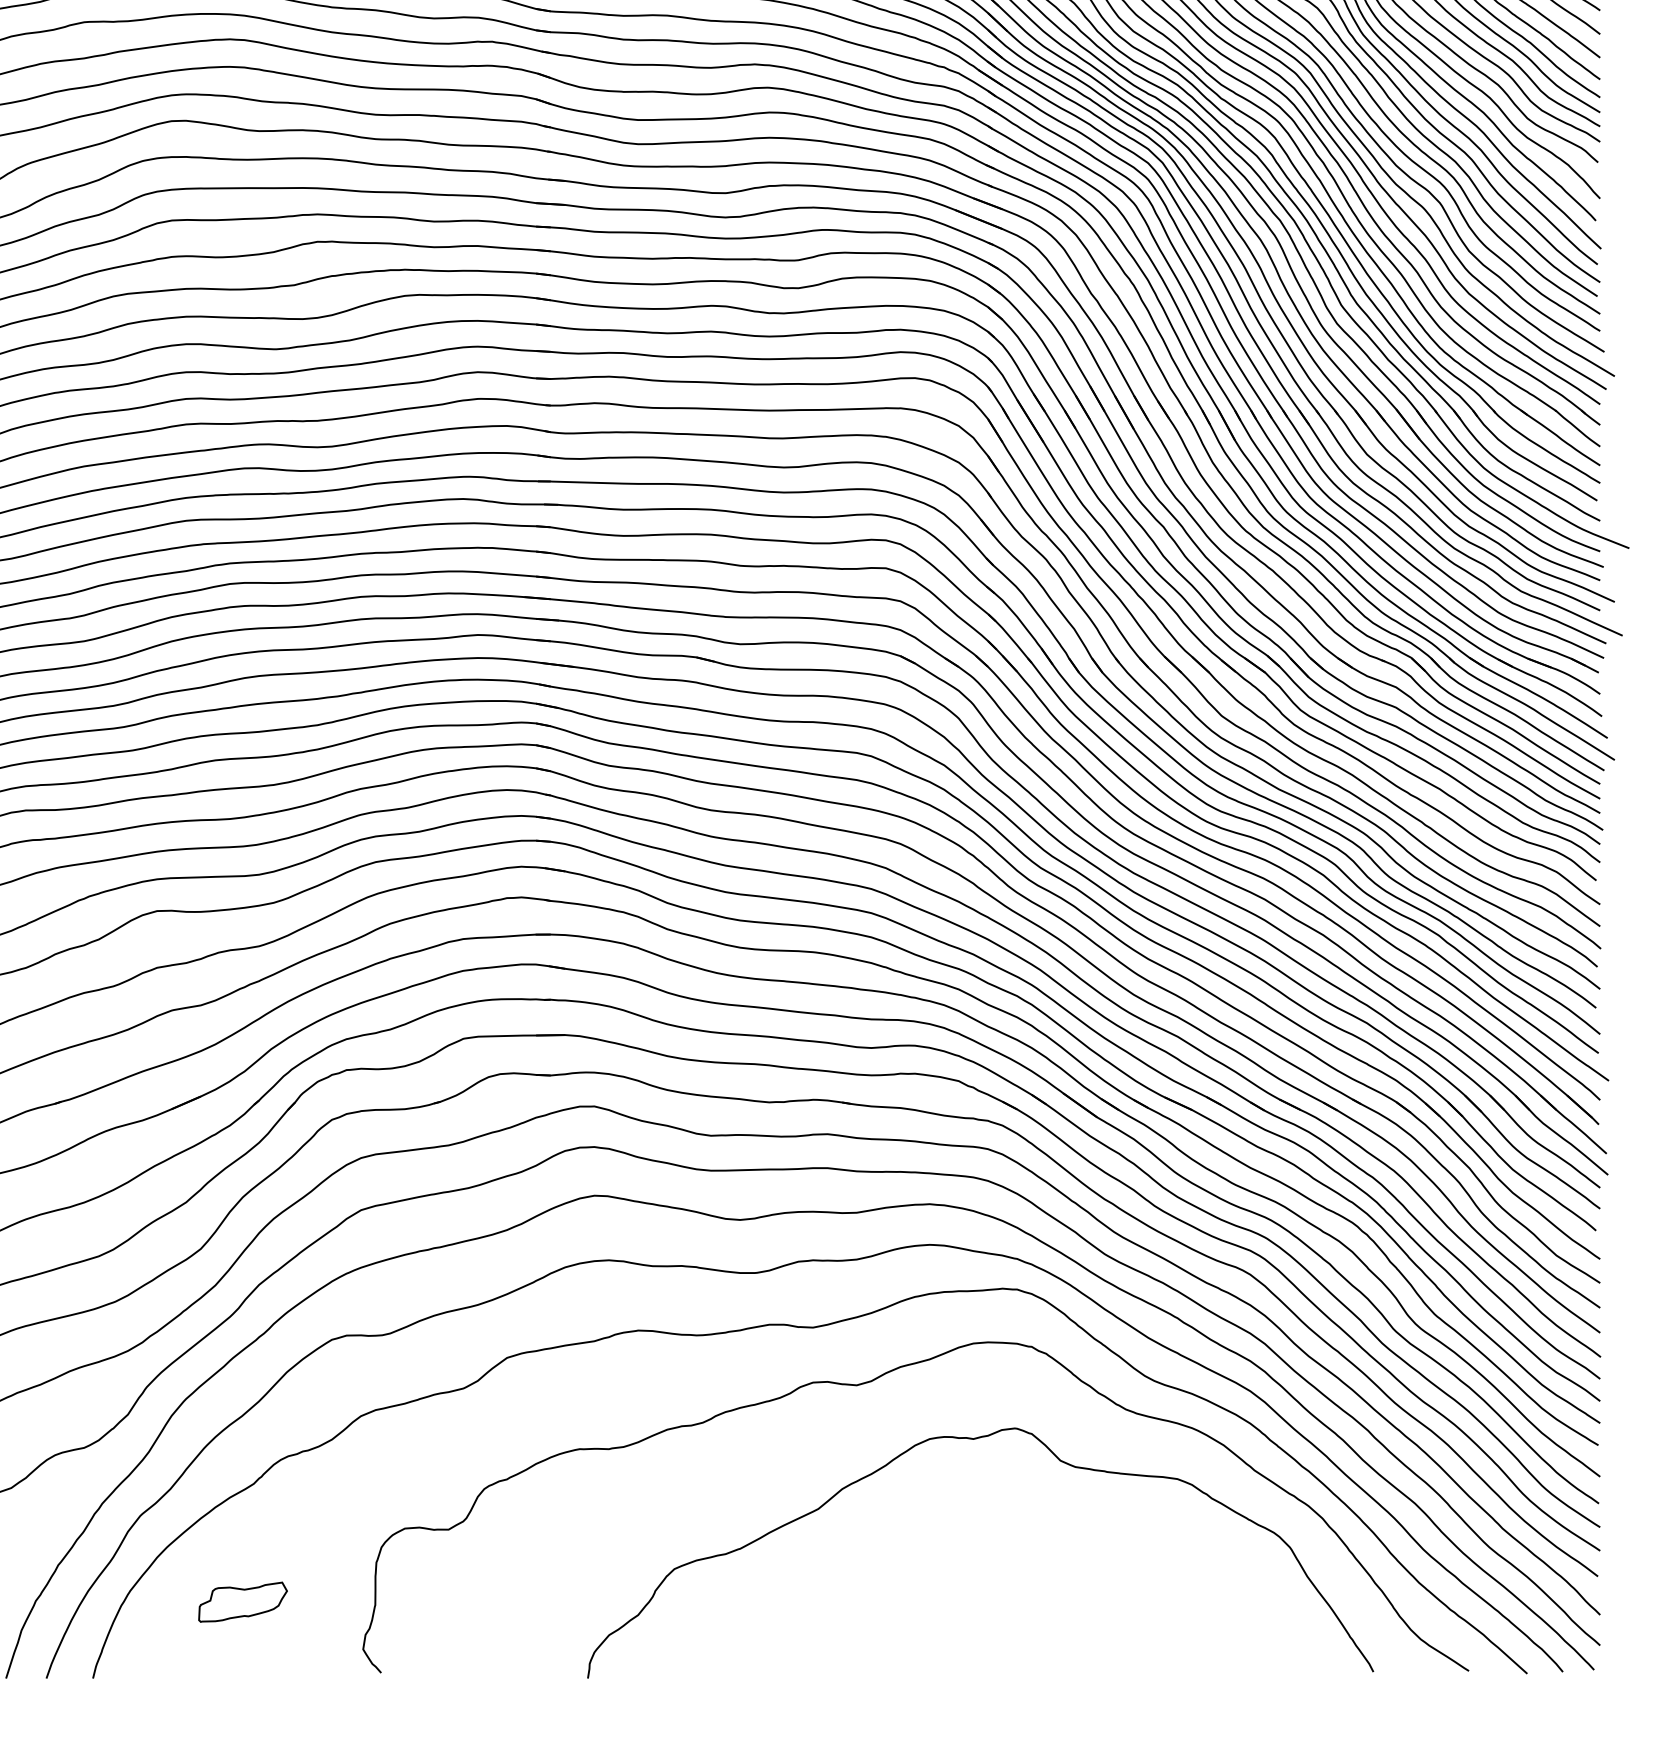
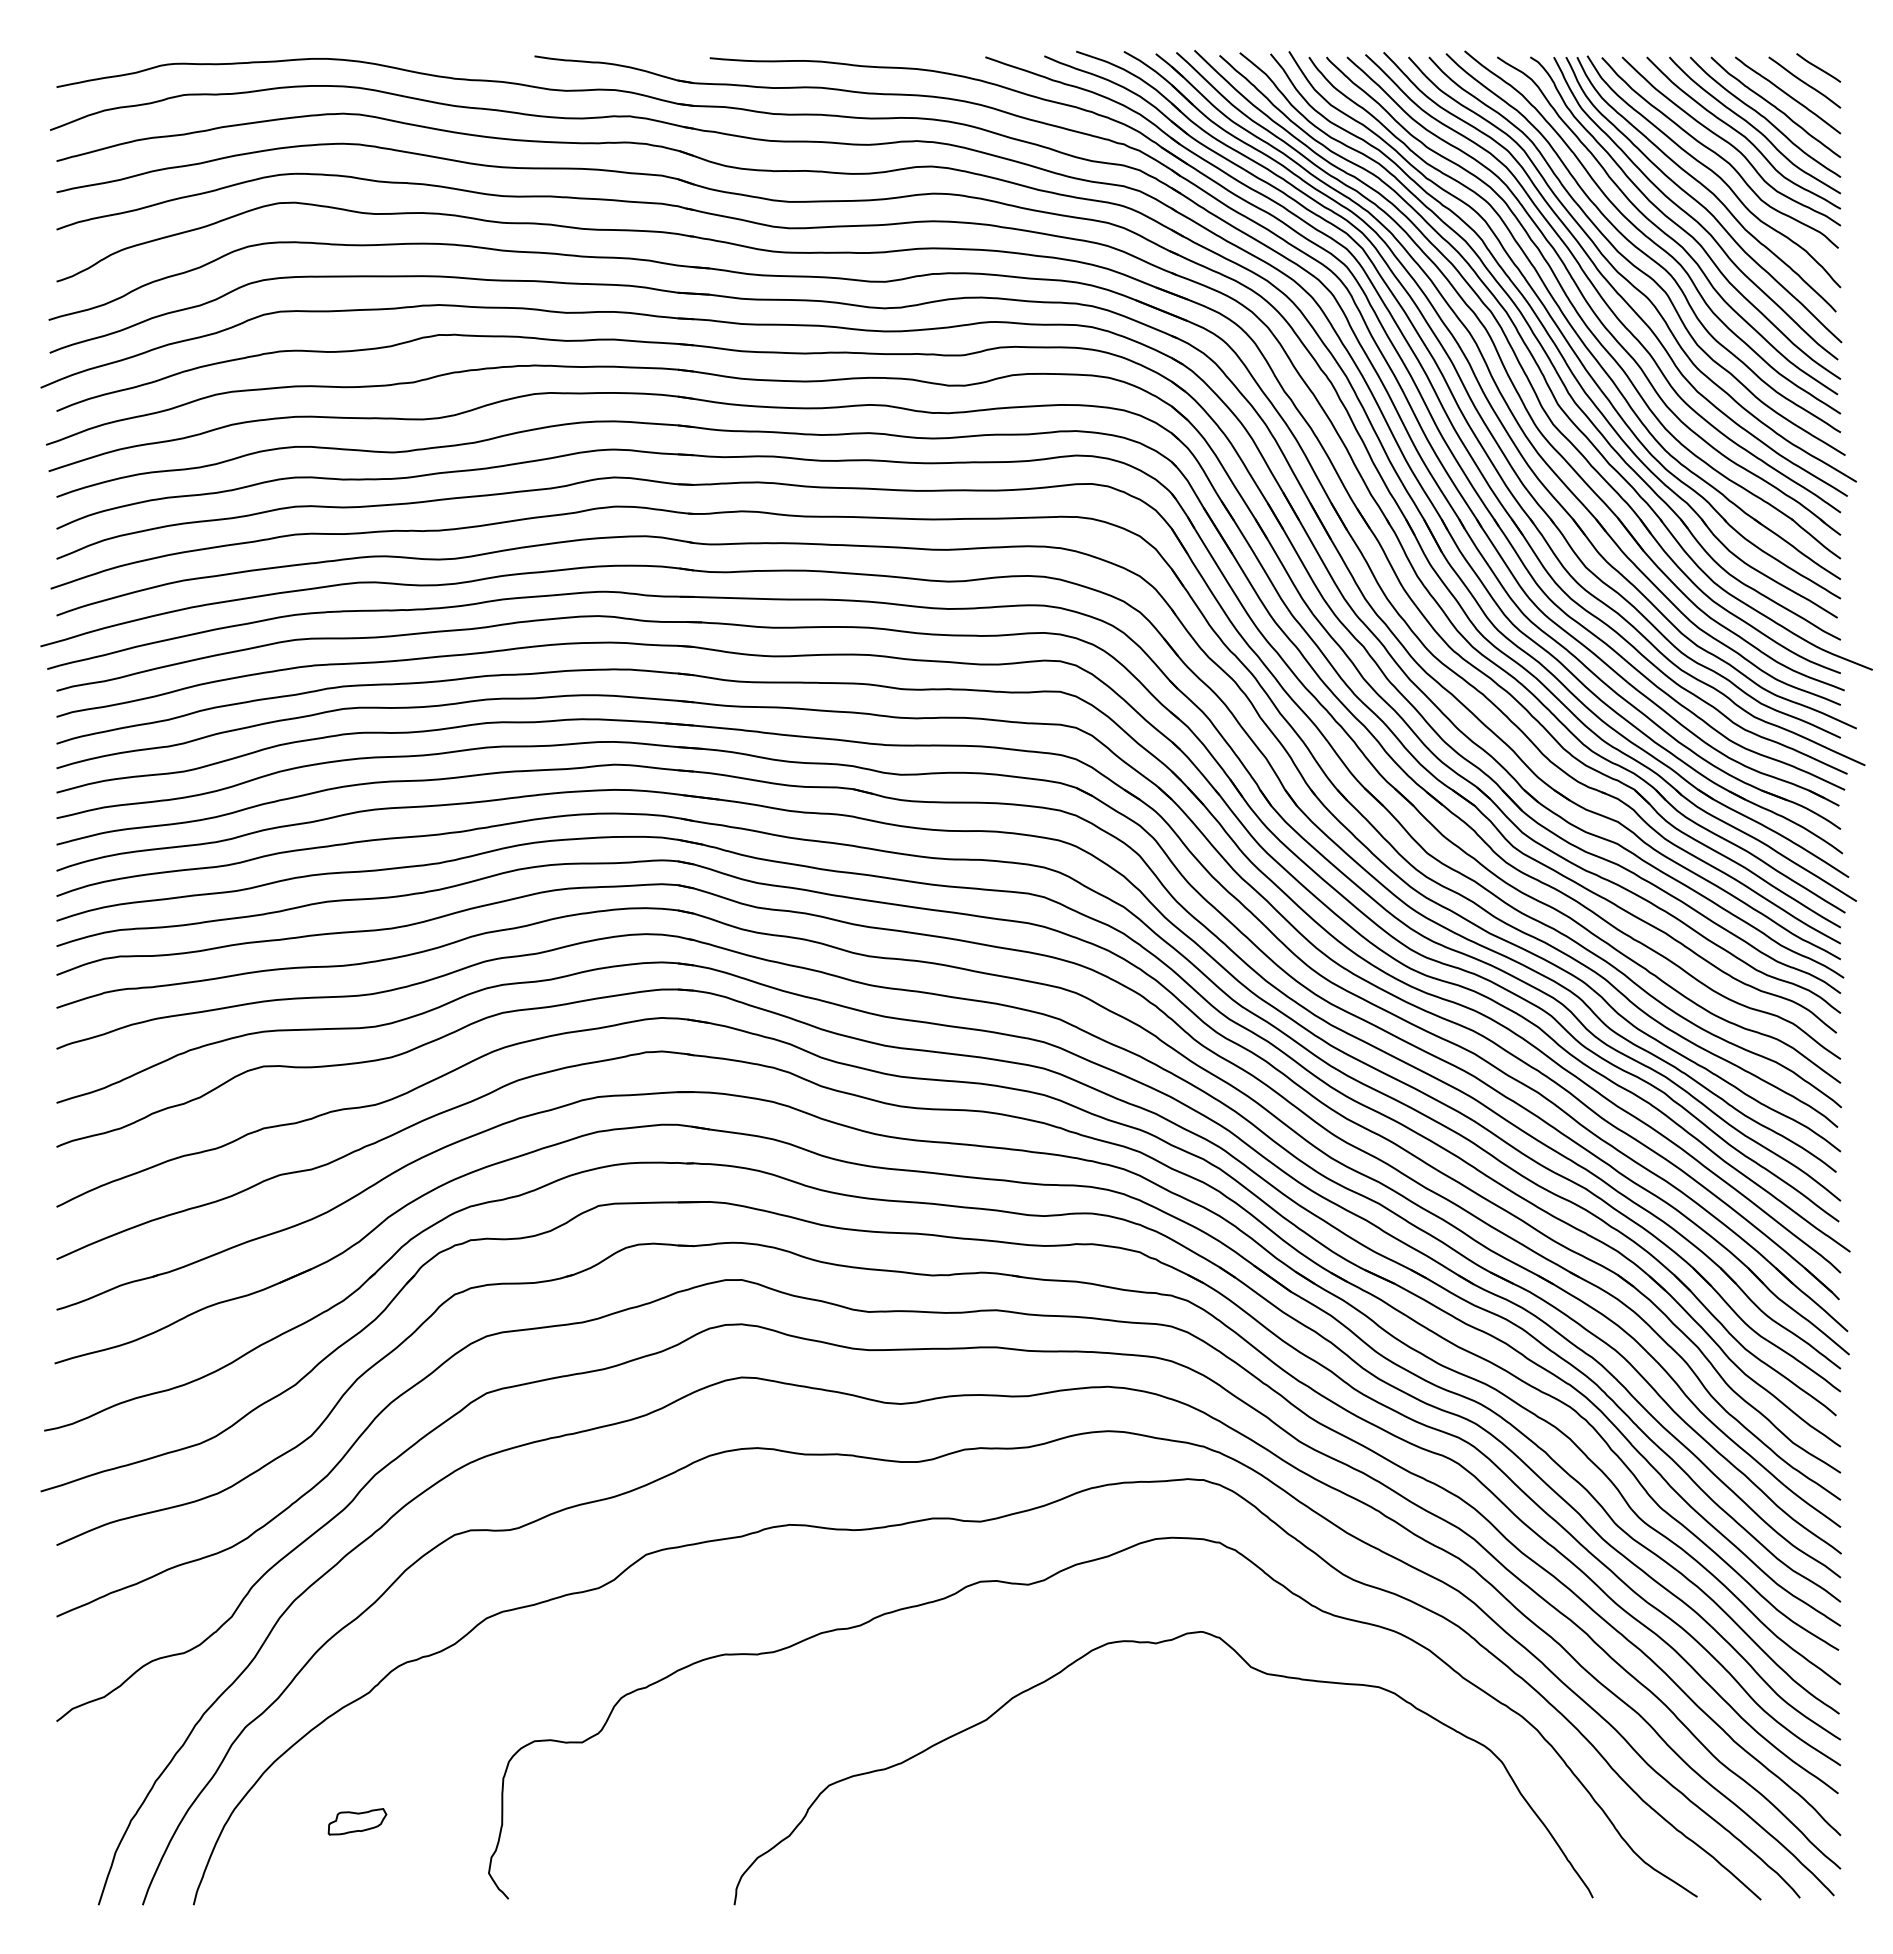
part: (242, 1601) -> (357, 1821), size x0.6

